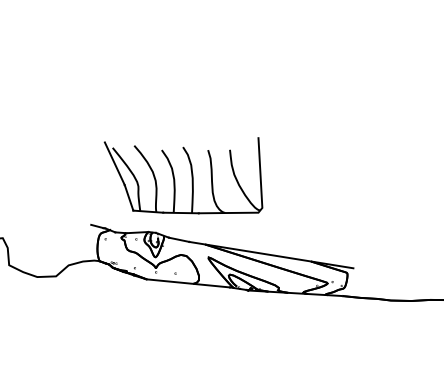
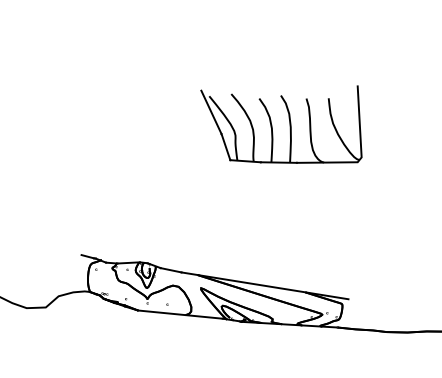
part: (191, 175) -> (289, 124), moved

